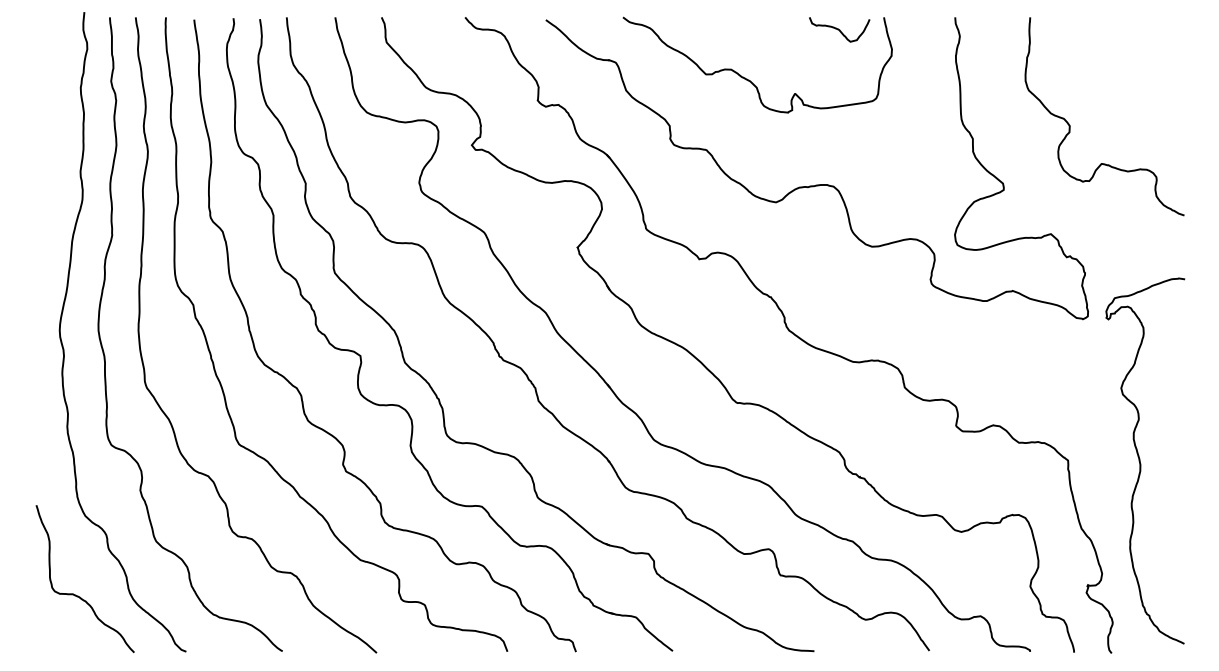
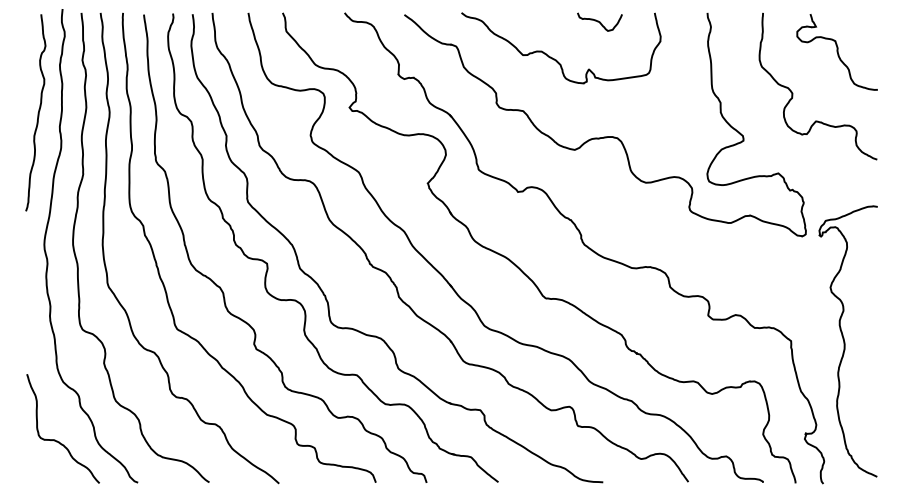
curve: (839, 28) -> (599, 21), moved
curve: (1129, 70) -> (836, 52), added
curve: (50, 151) -> (37, 112), added

